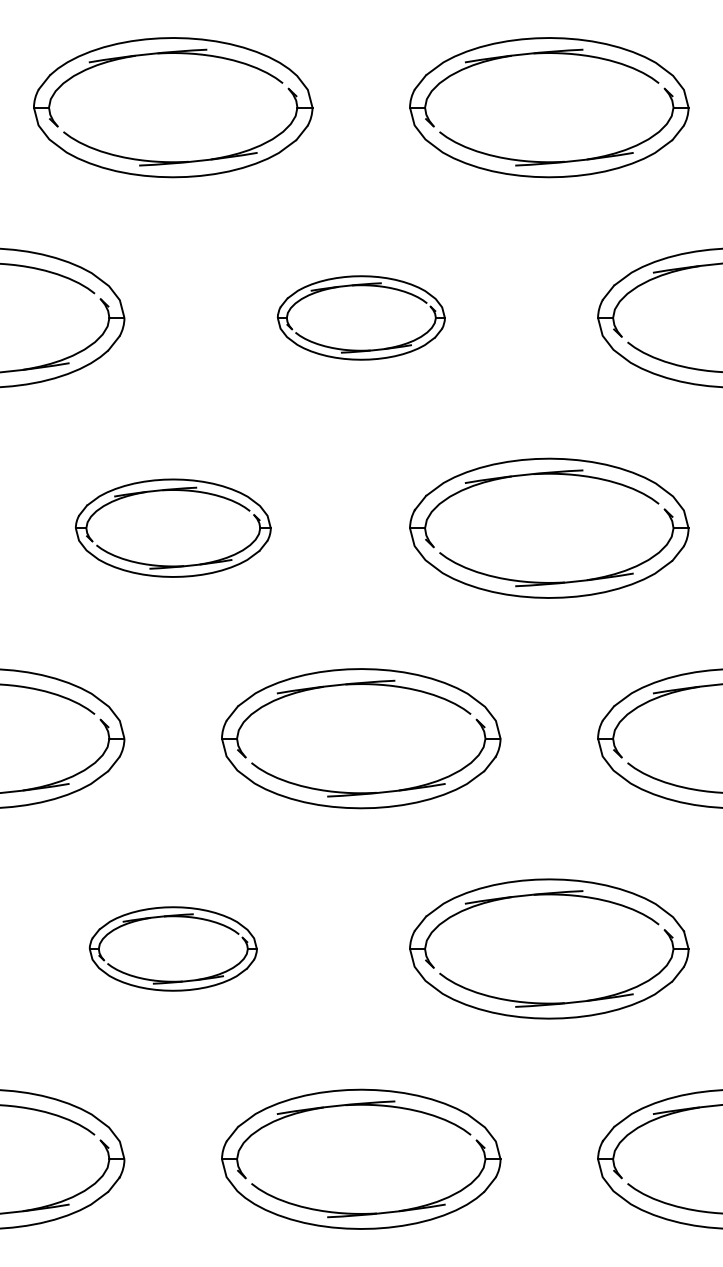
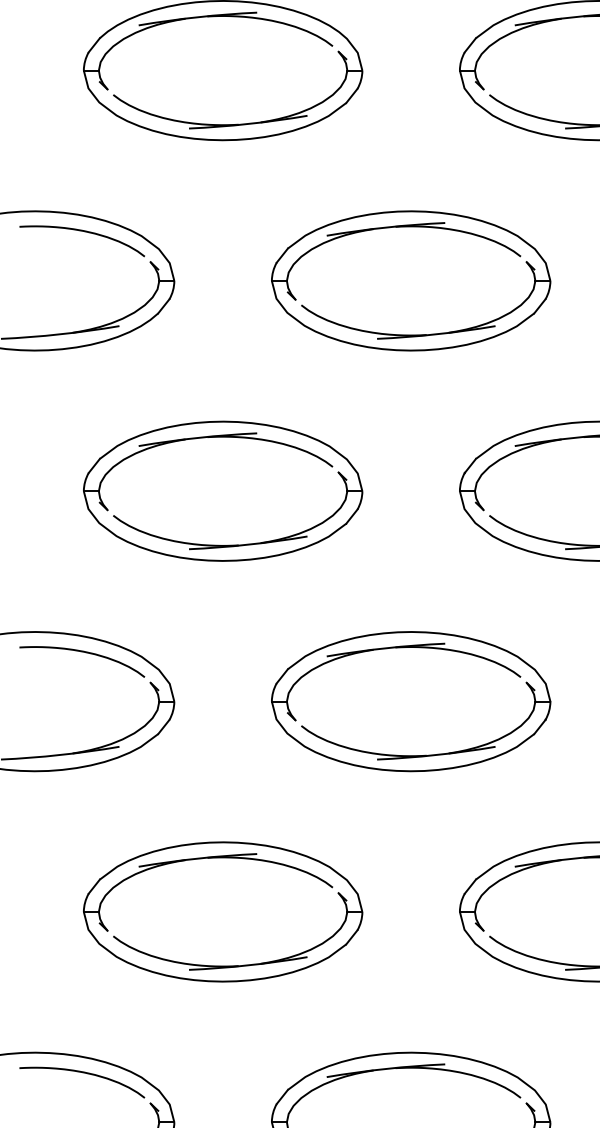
part: (361, 317) -> (411, 280), size x1.67
part: (173, 527) -> (223, 490), size x1.43
part: (173, 948) -> (223, 911), size x1.67

